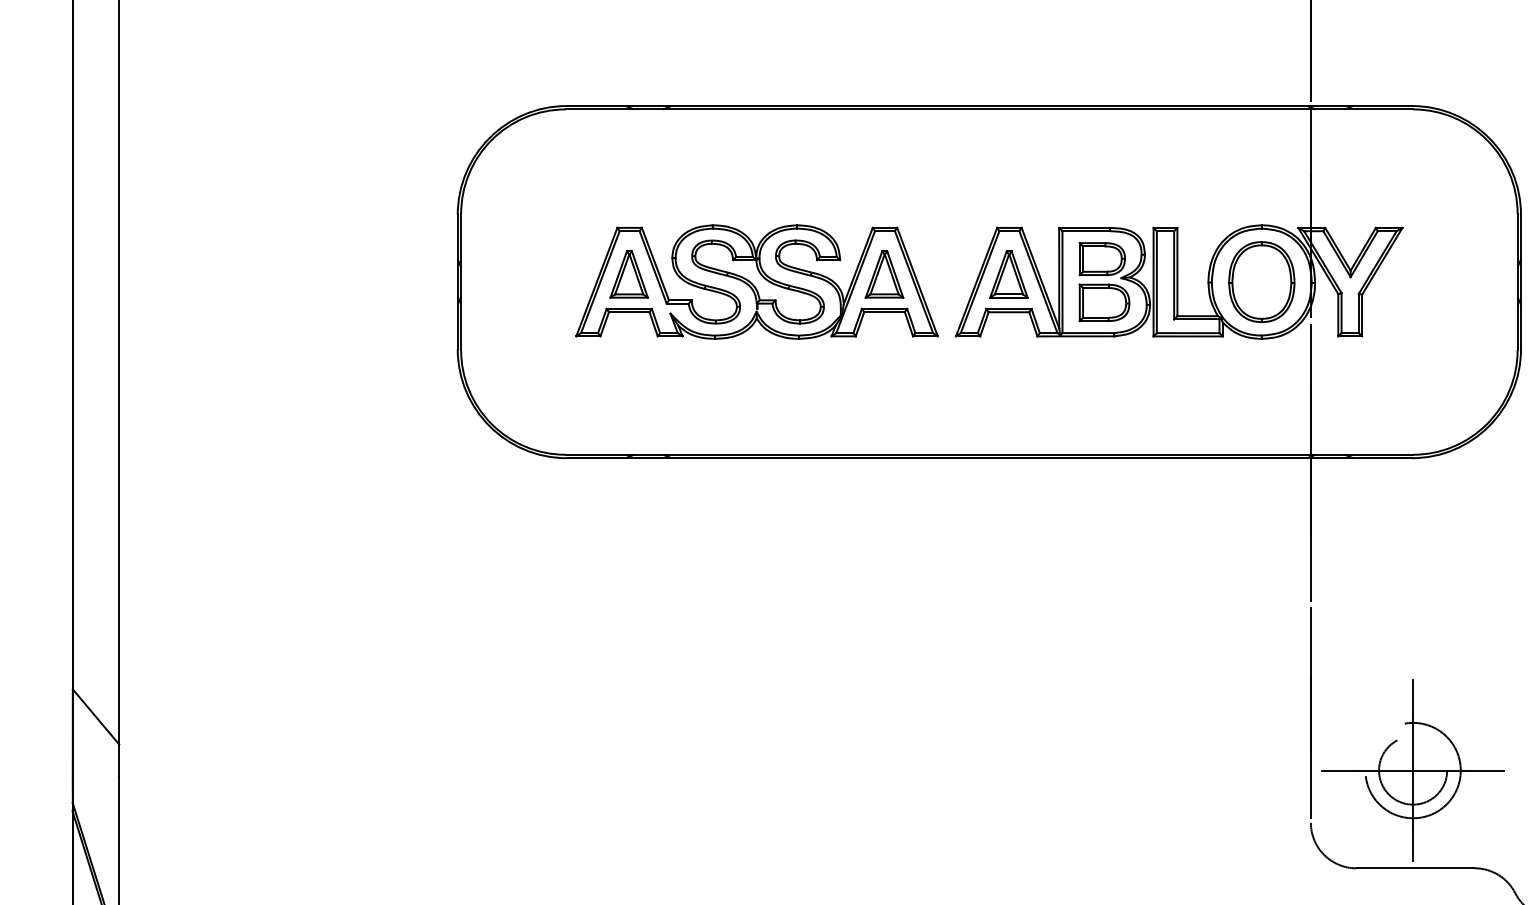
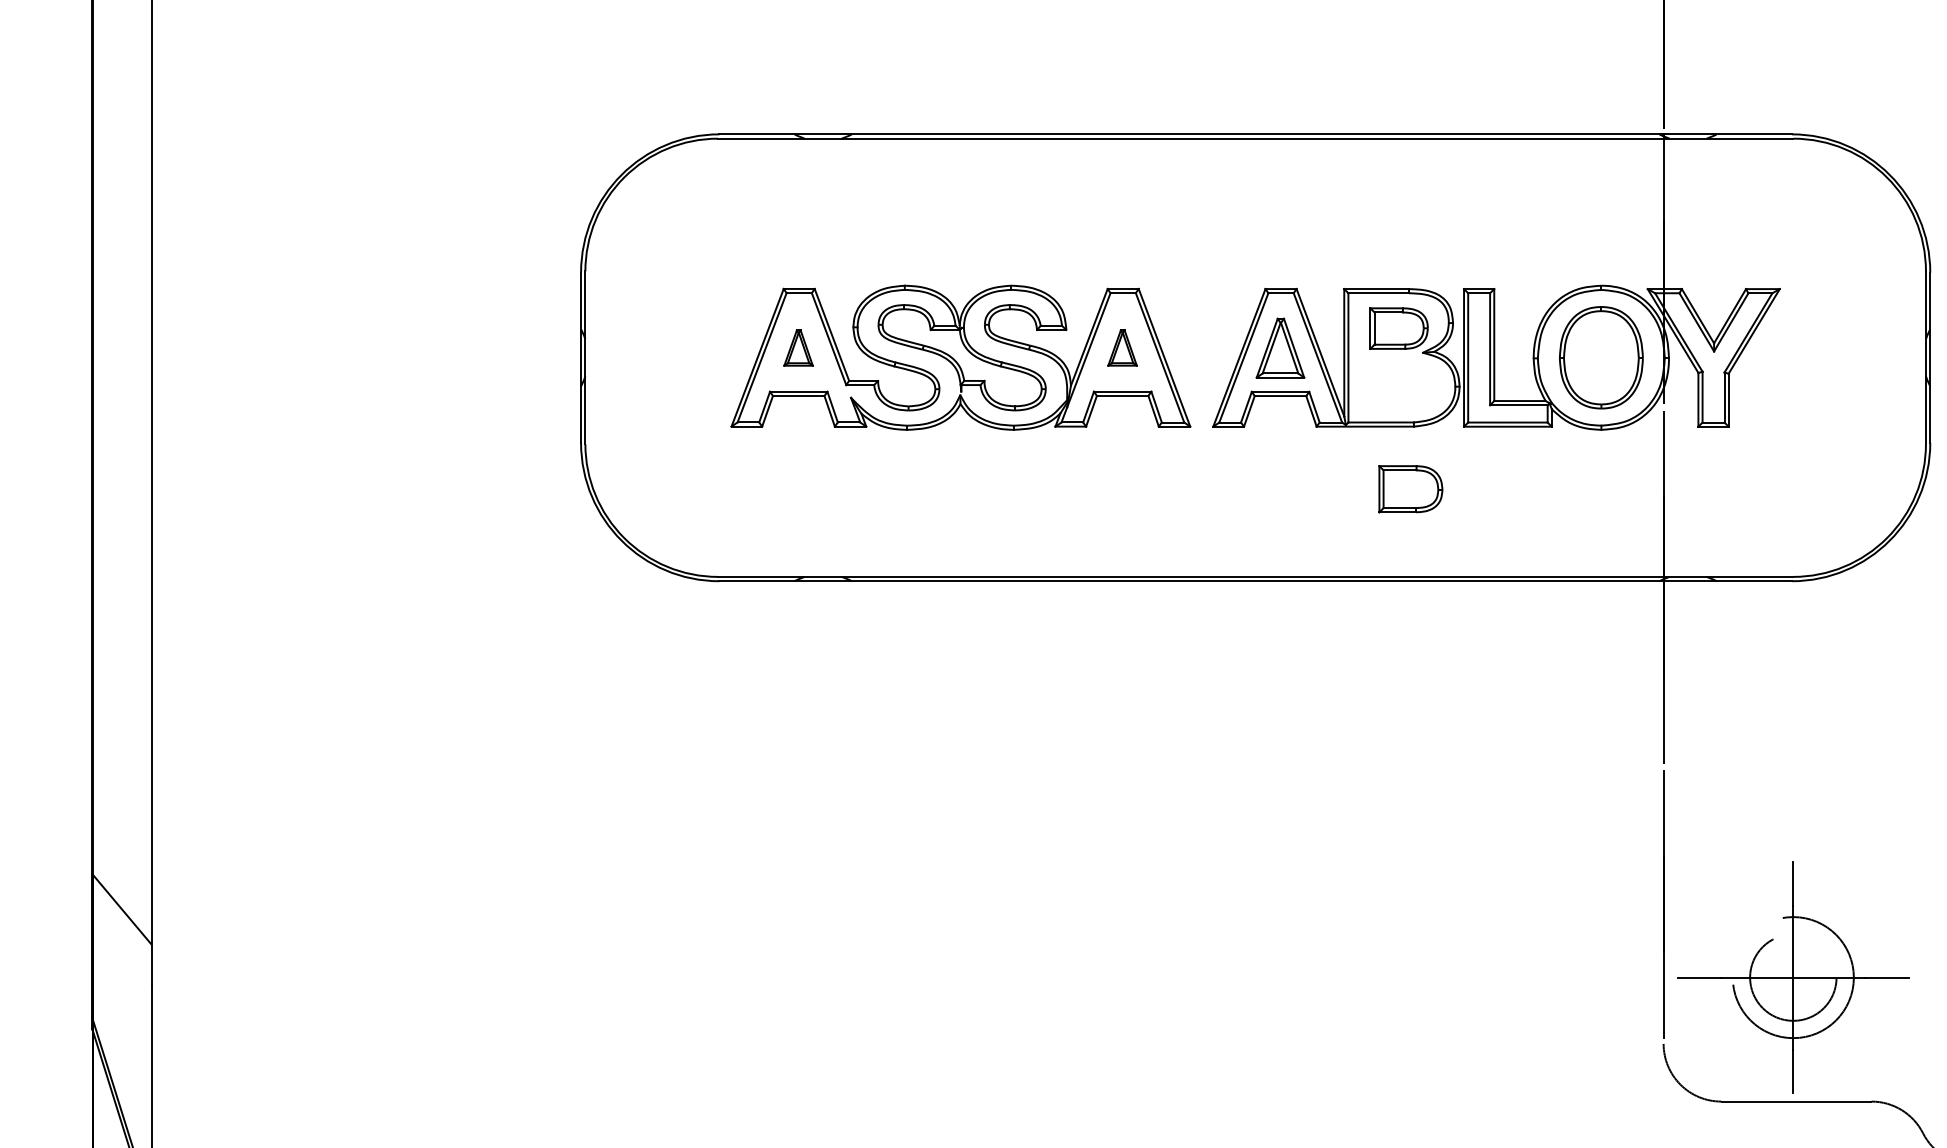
part: (629, 273) -> (798, 347), size x0.6
part: (884, 273) -> (1122, 347), size x0.6
part: (1104, 303) -> (1410, 489), moved

